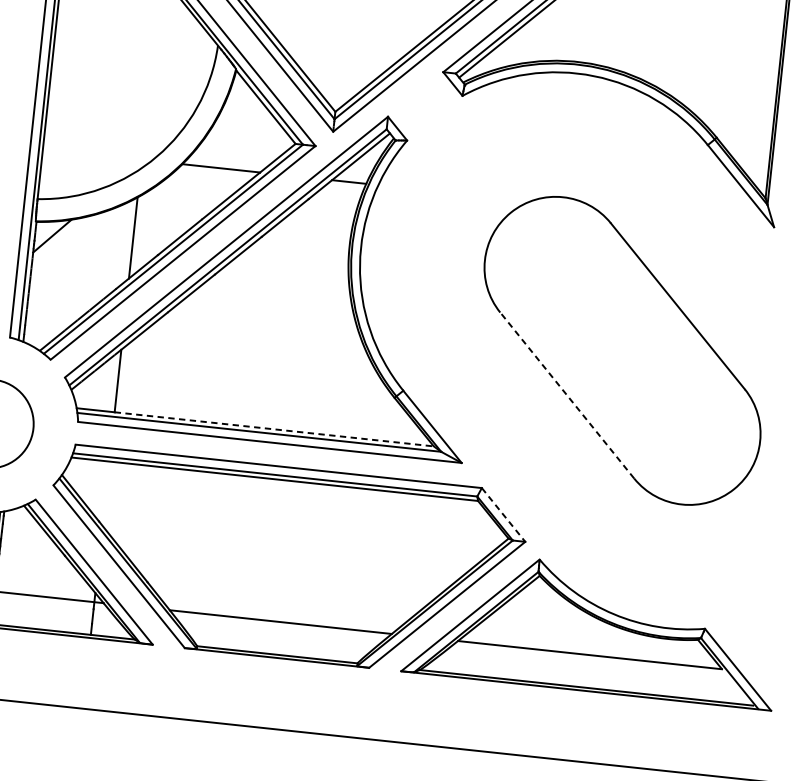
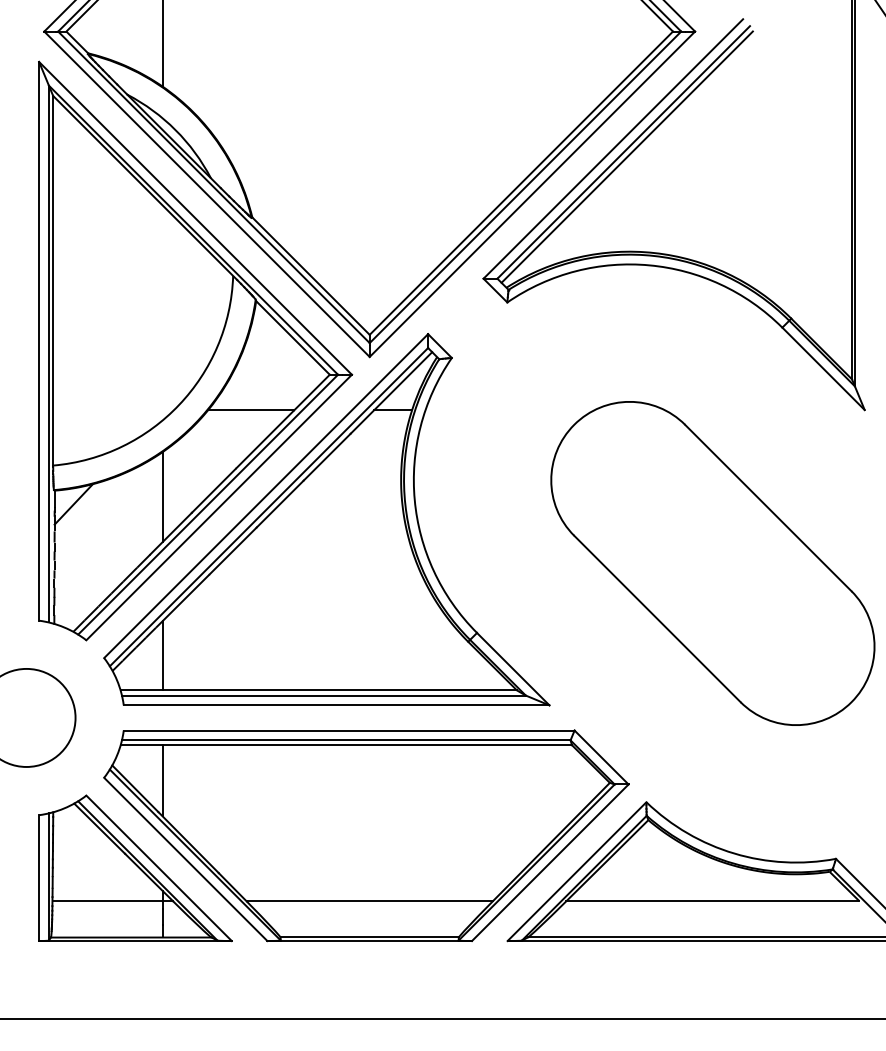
line: (567, 395) -> (657, 618), dashed -> solid
line: (274, 429) -> (340, 690), dashed -> solid
line: (105, 493) -> (162, 780), added
line: (503, 514) -> (601, 757), dashed -> solid

